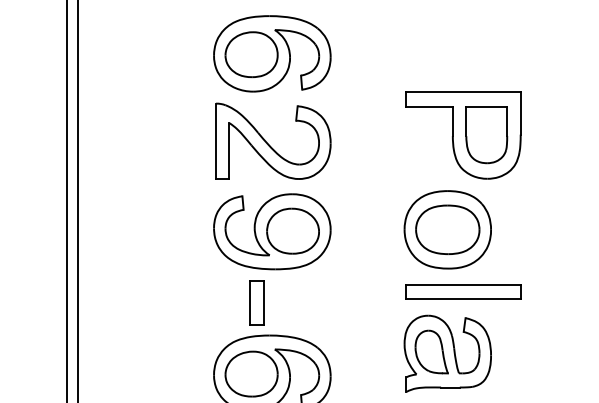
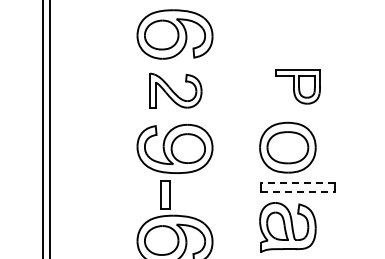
part: (462, 134) -> (297, 86), size x0.6
part: (273, 140) -> (175, 90), size x0.7
line: (464, 285) -> (298, 183), solid -> dashed
line: (464, 299) -> (298, 192), solid -> dashed

